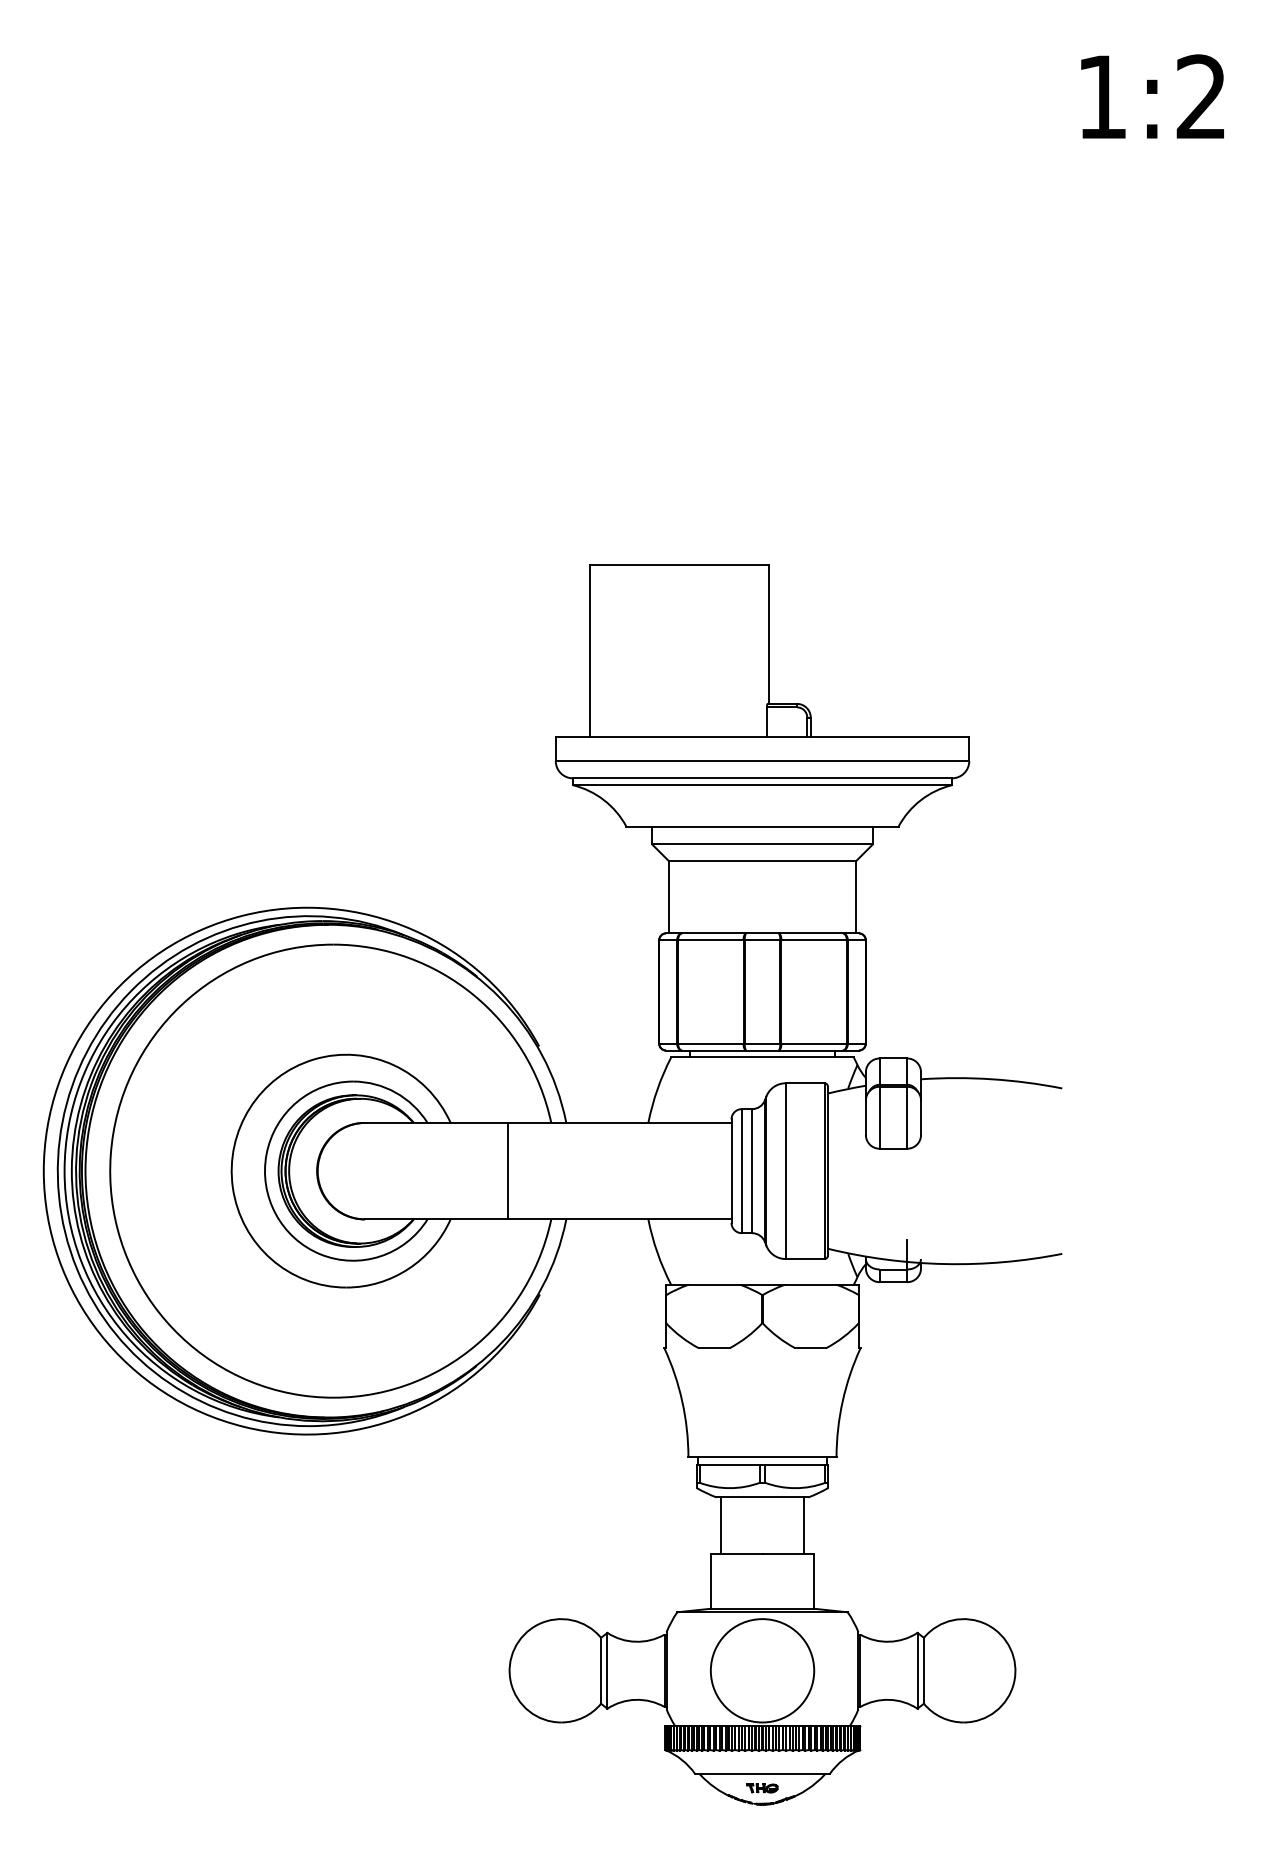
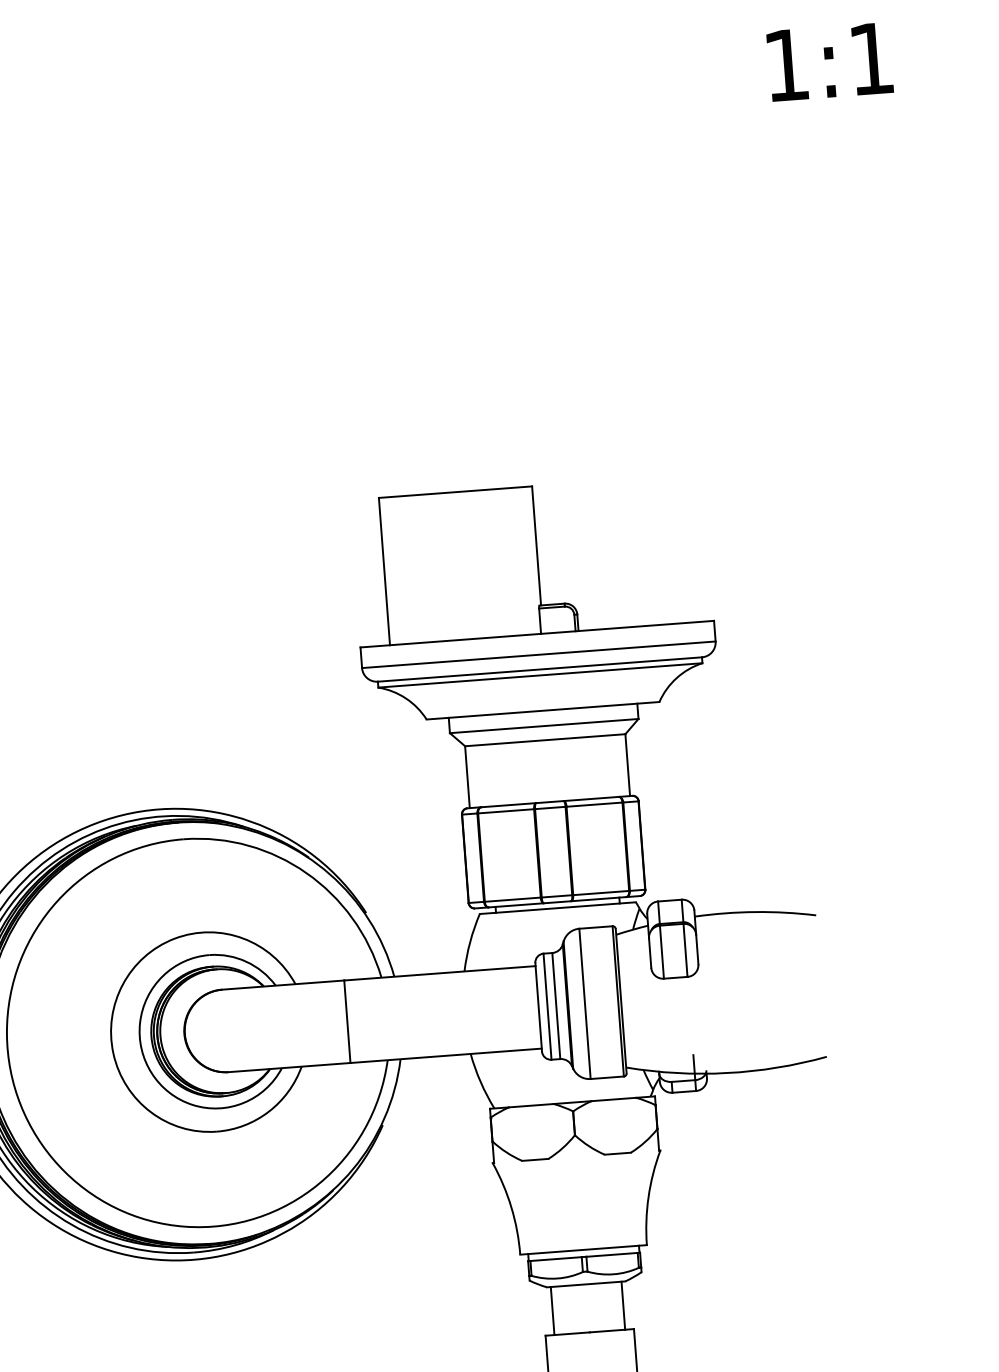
text: (1200, 96) -> (870, 58), 1:2 -> 1:1

